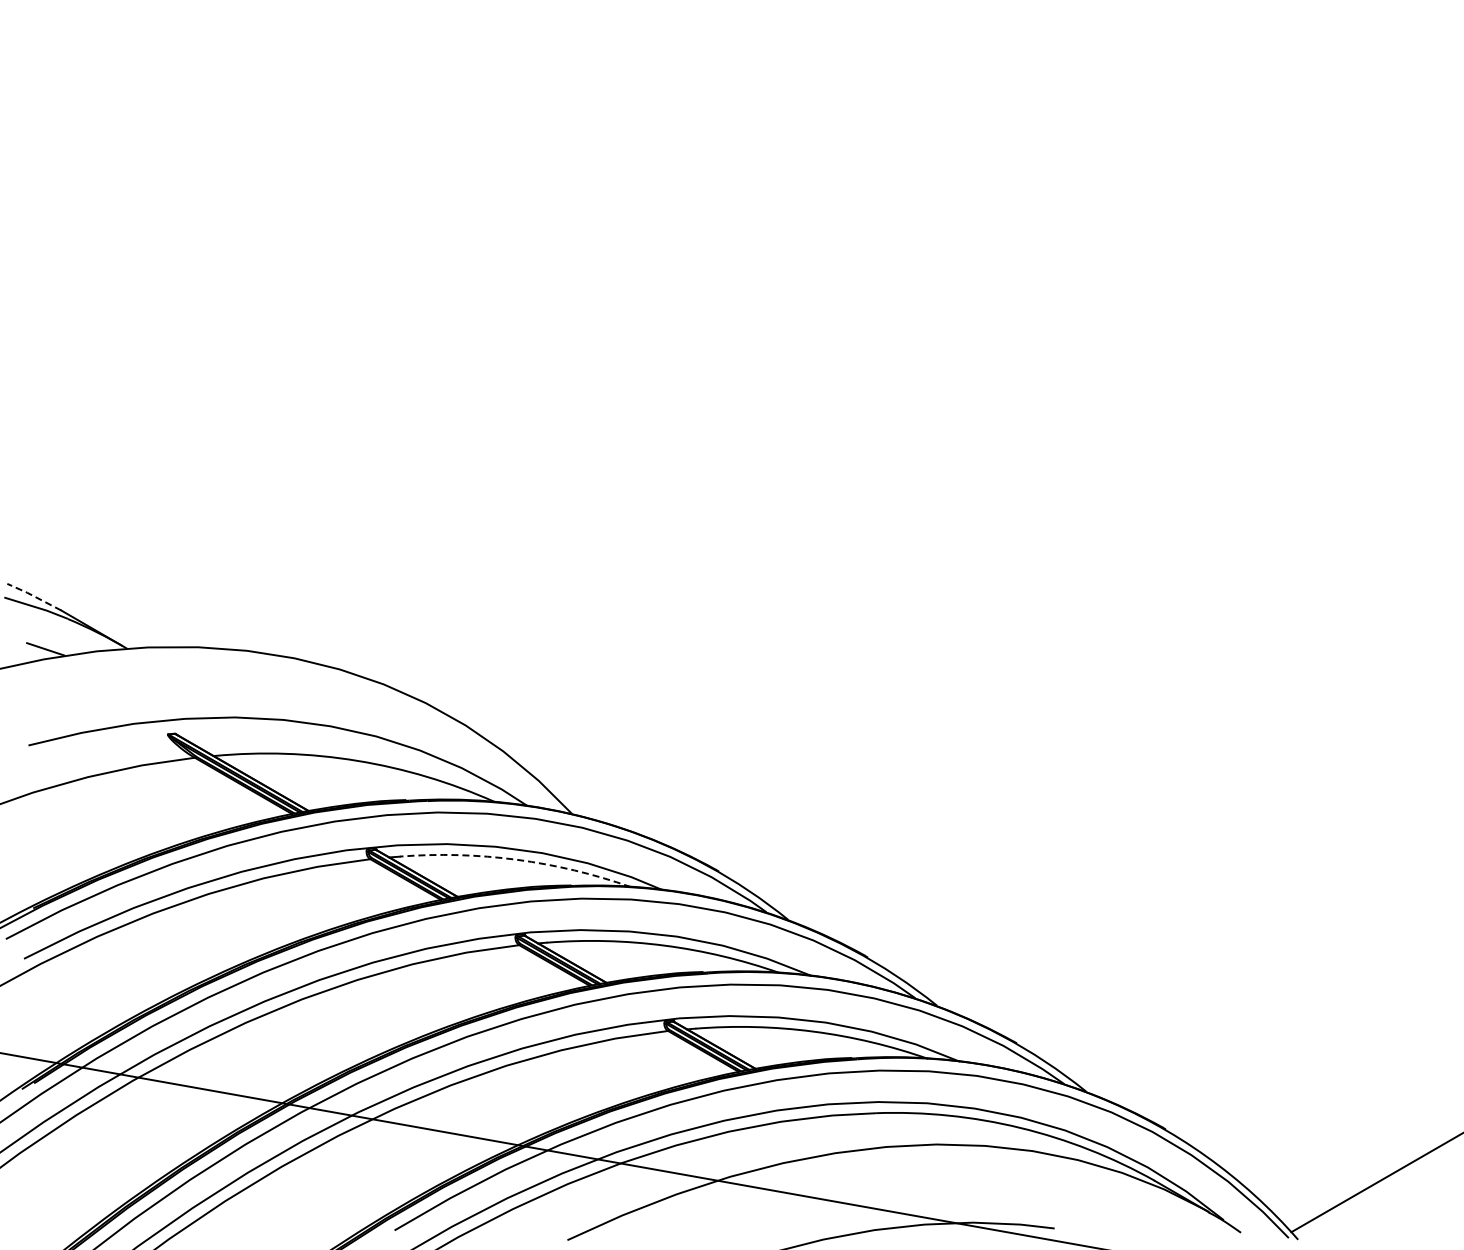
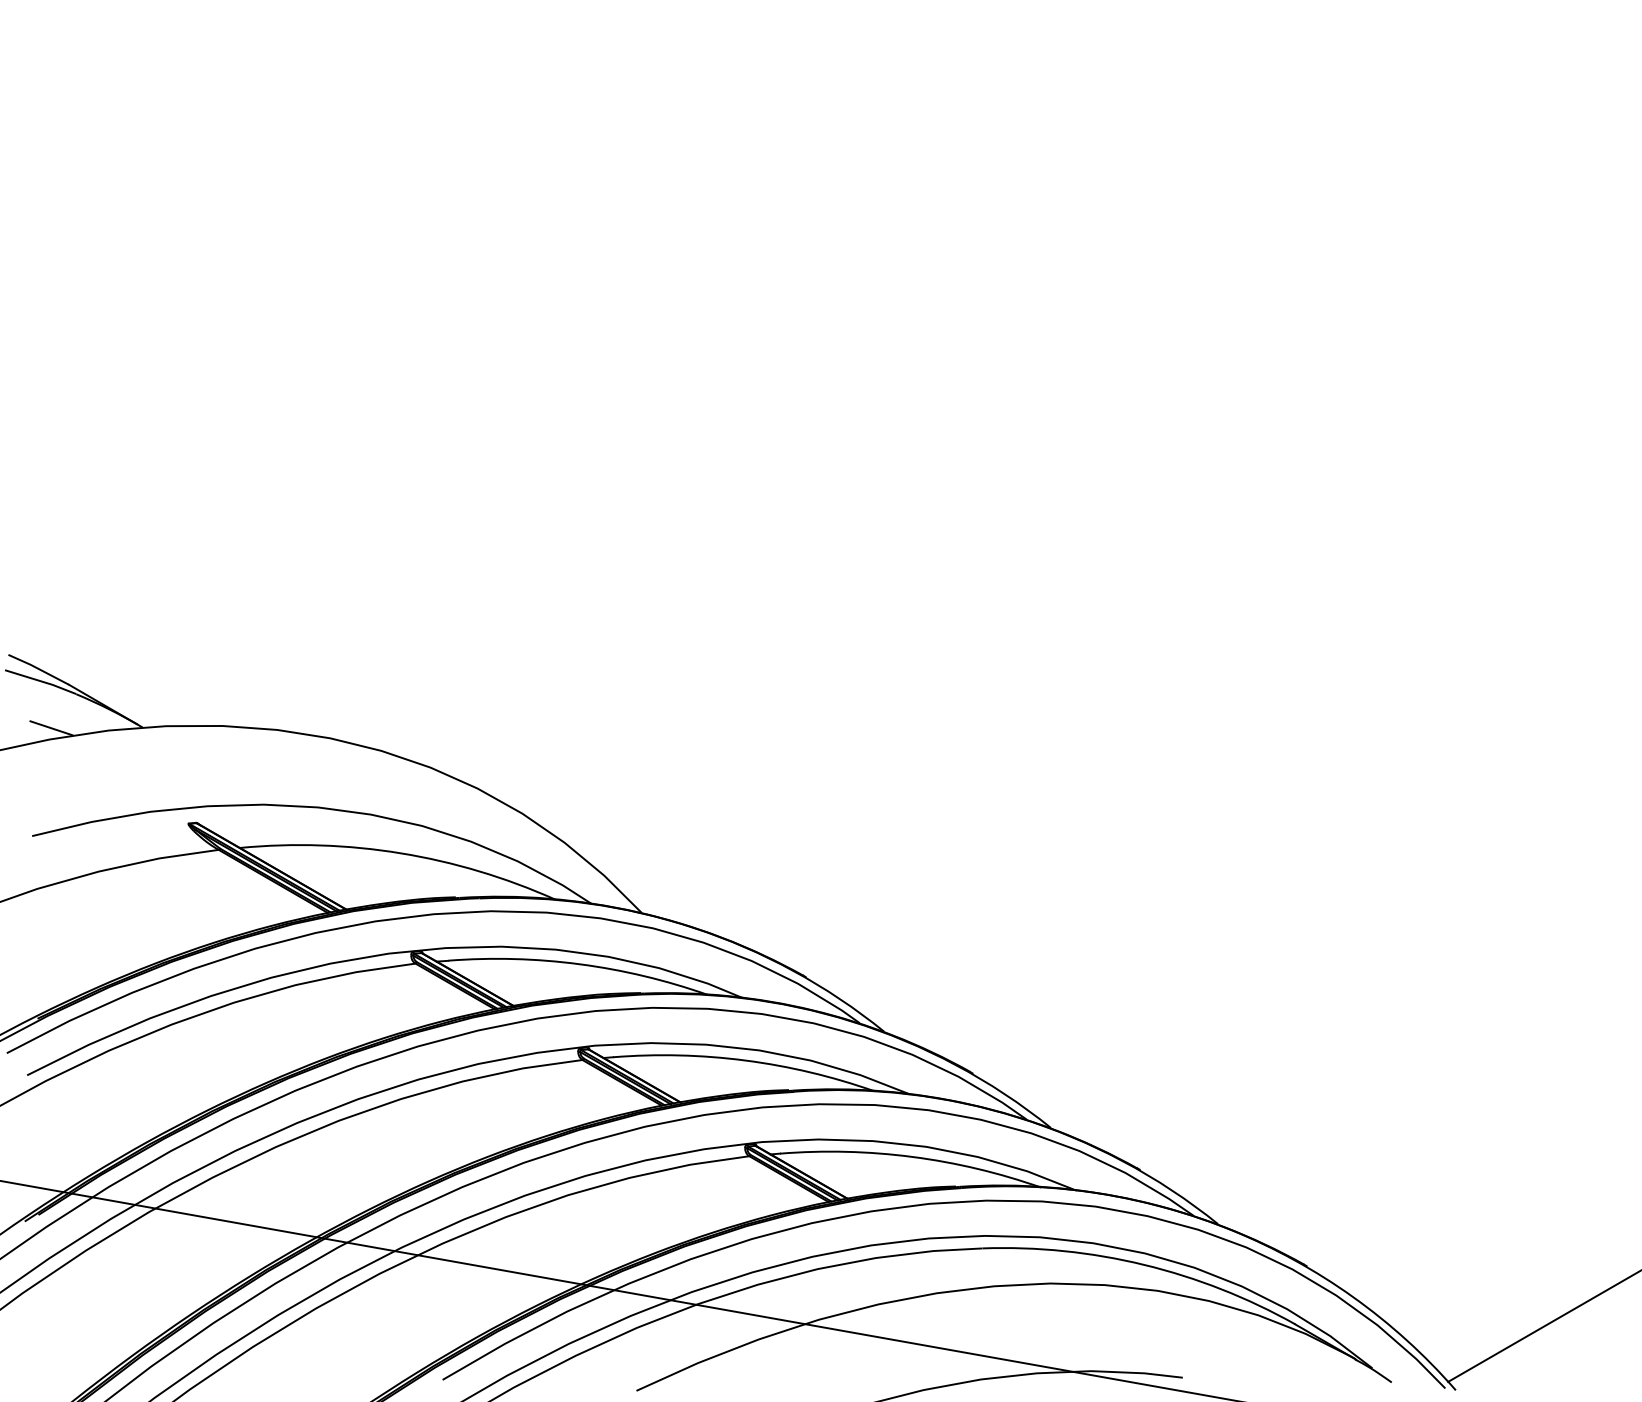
line: (34, 596) -> (38, 669), dashed -> solid
arc: (516, 859) -> (579, 963), dashed -> solid

